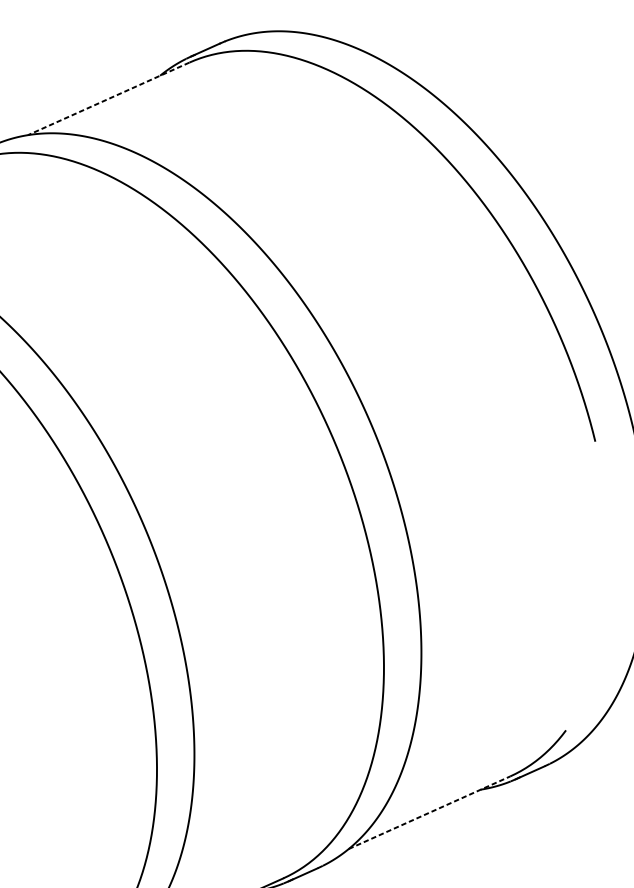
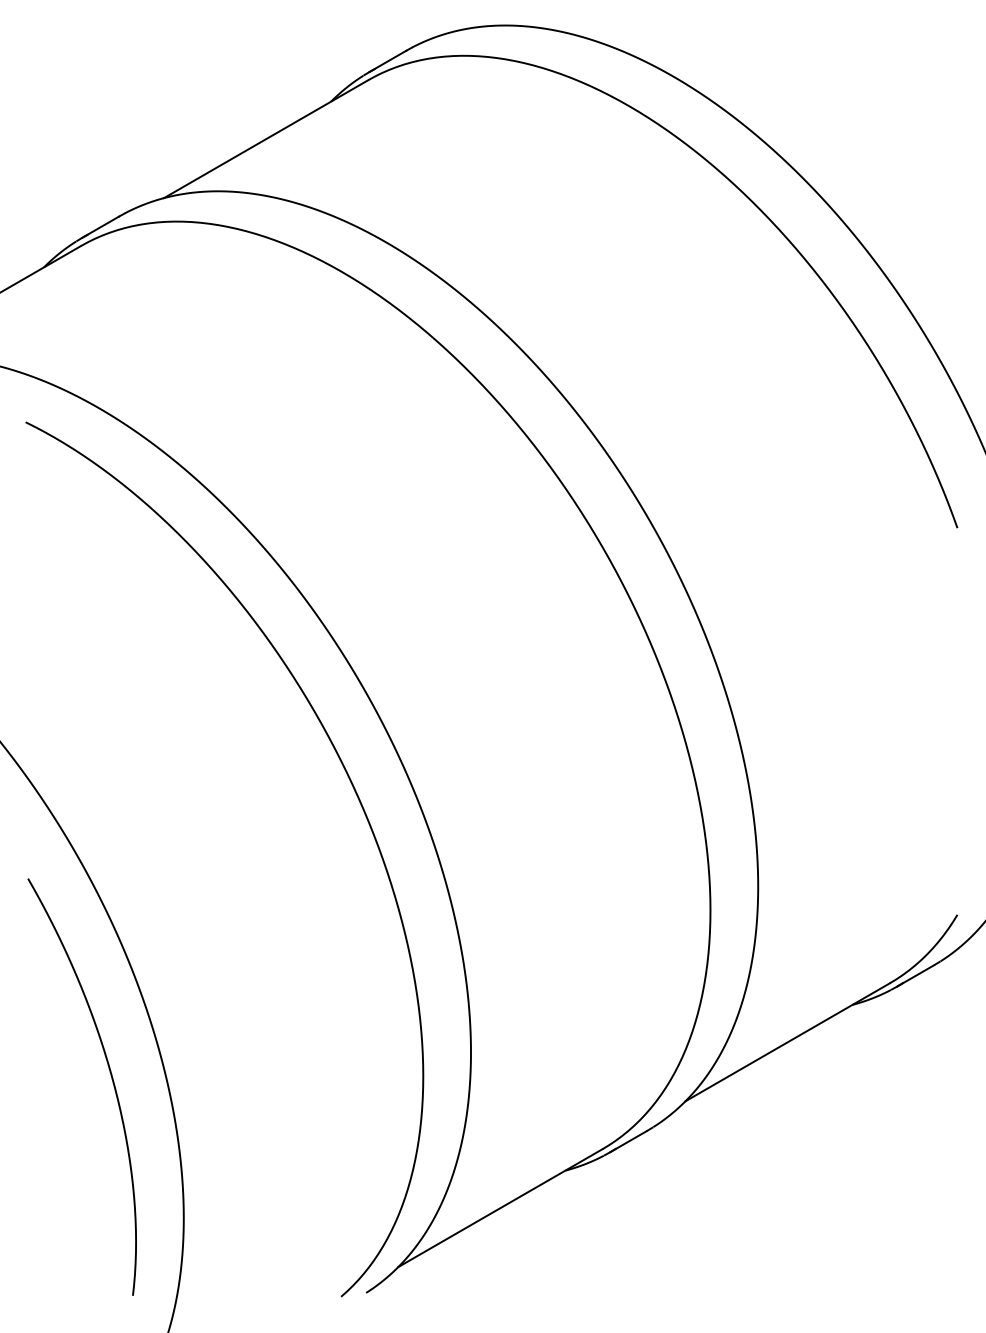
line: (108, 99) -> (266, 139), dashed -> solid
line: (429, 812) -> (787, 1042), dashed -> solid

